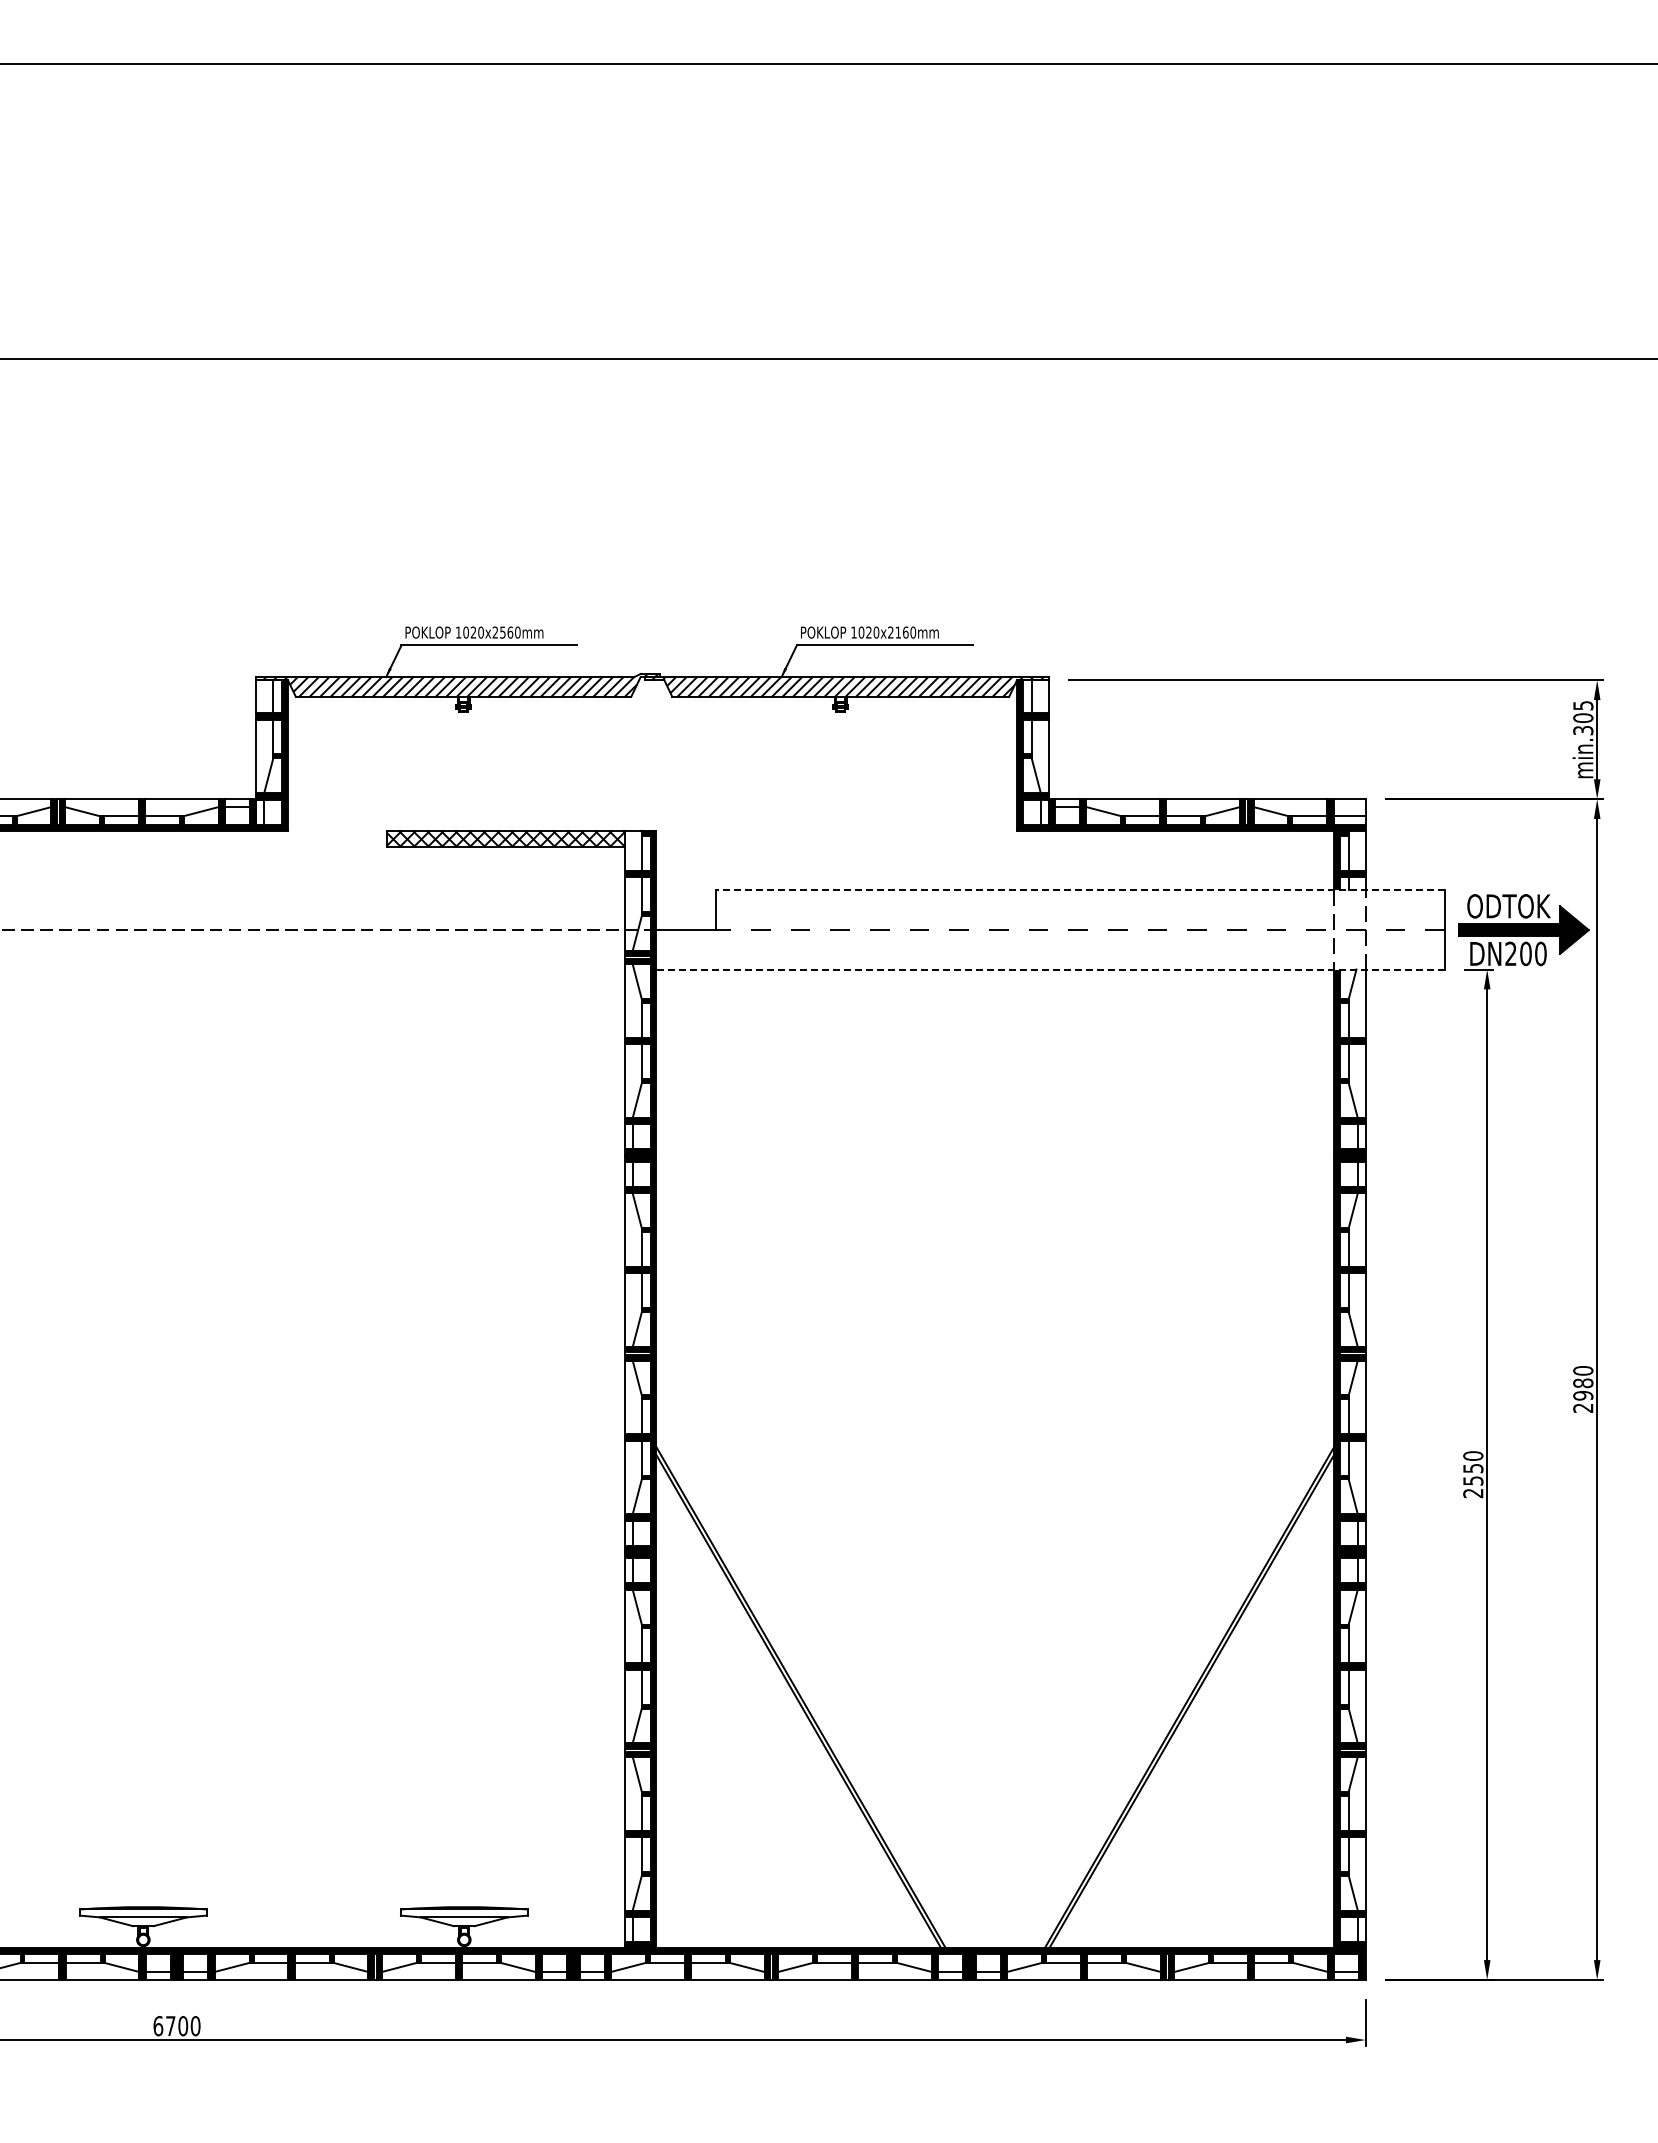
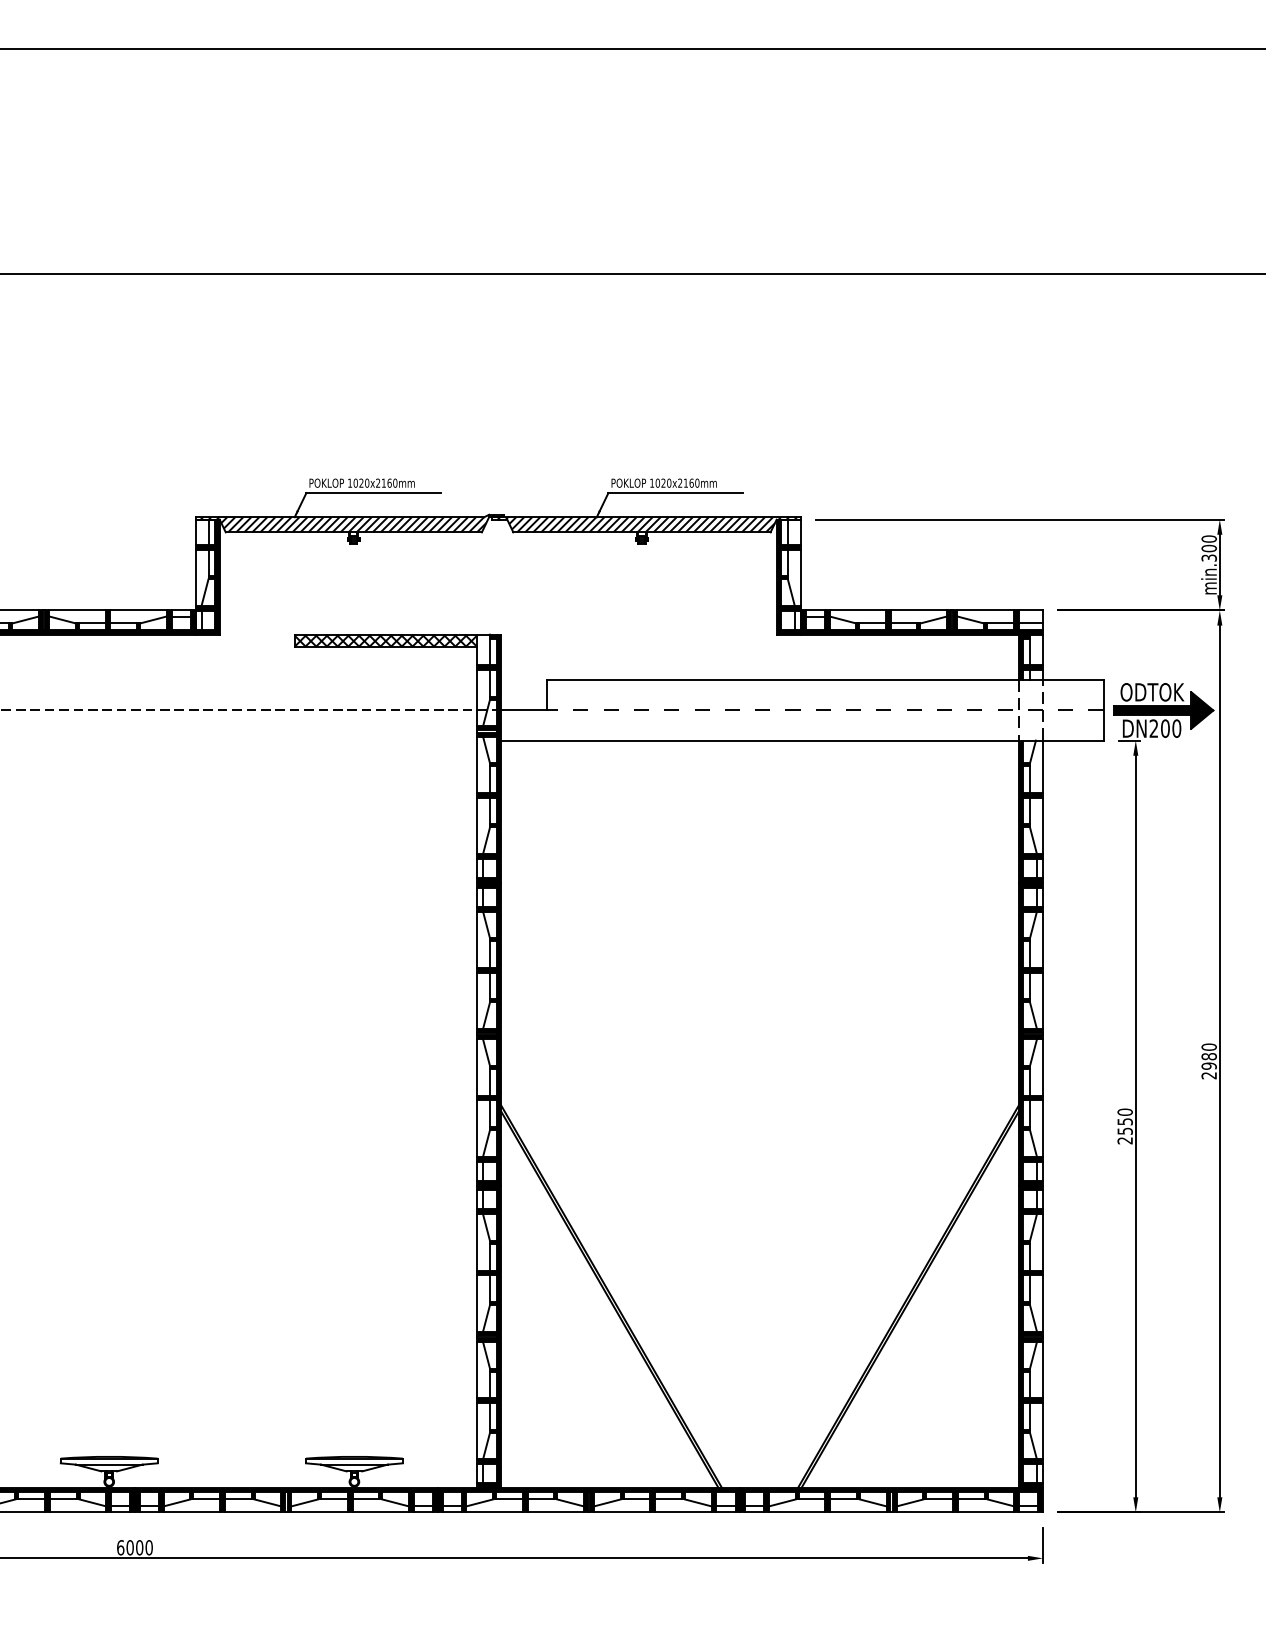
text: (502, 632) -> (383, 483), 1020x2560mm -> 1020x2160mm
text: (1583, 705) -> (1209, 538), min.305 -> min.300
line: (1080, 890) -> (825, 680), dashed -> solid
line: (1050, 969) -> (802, 740), dashed -> solid
text: (170, 2026) -> (129, 1548), 6700 -> 6000

